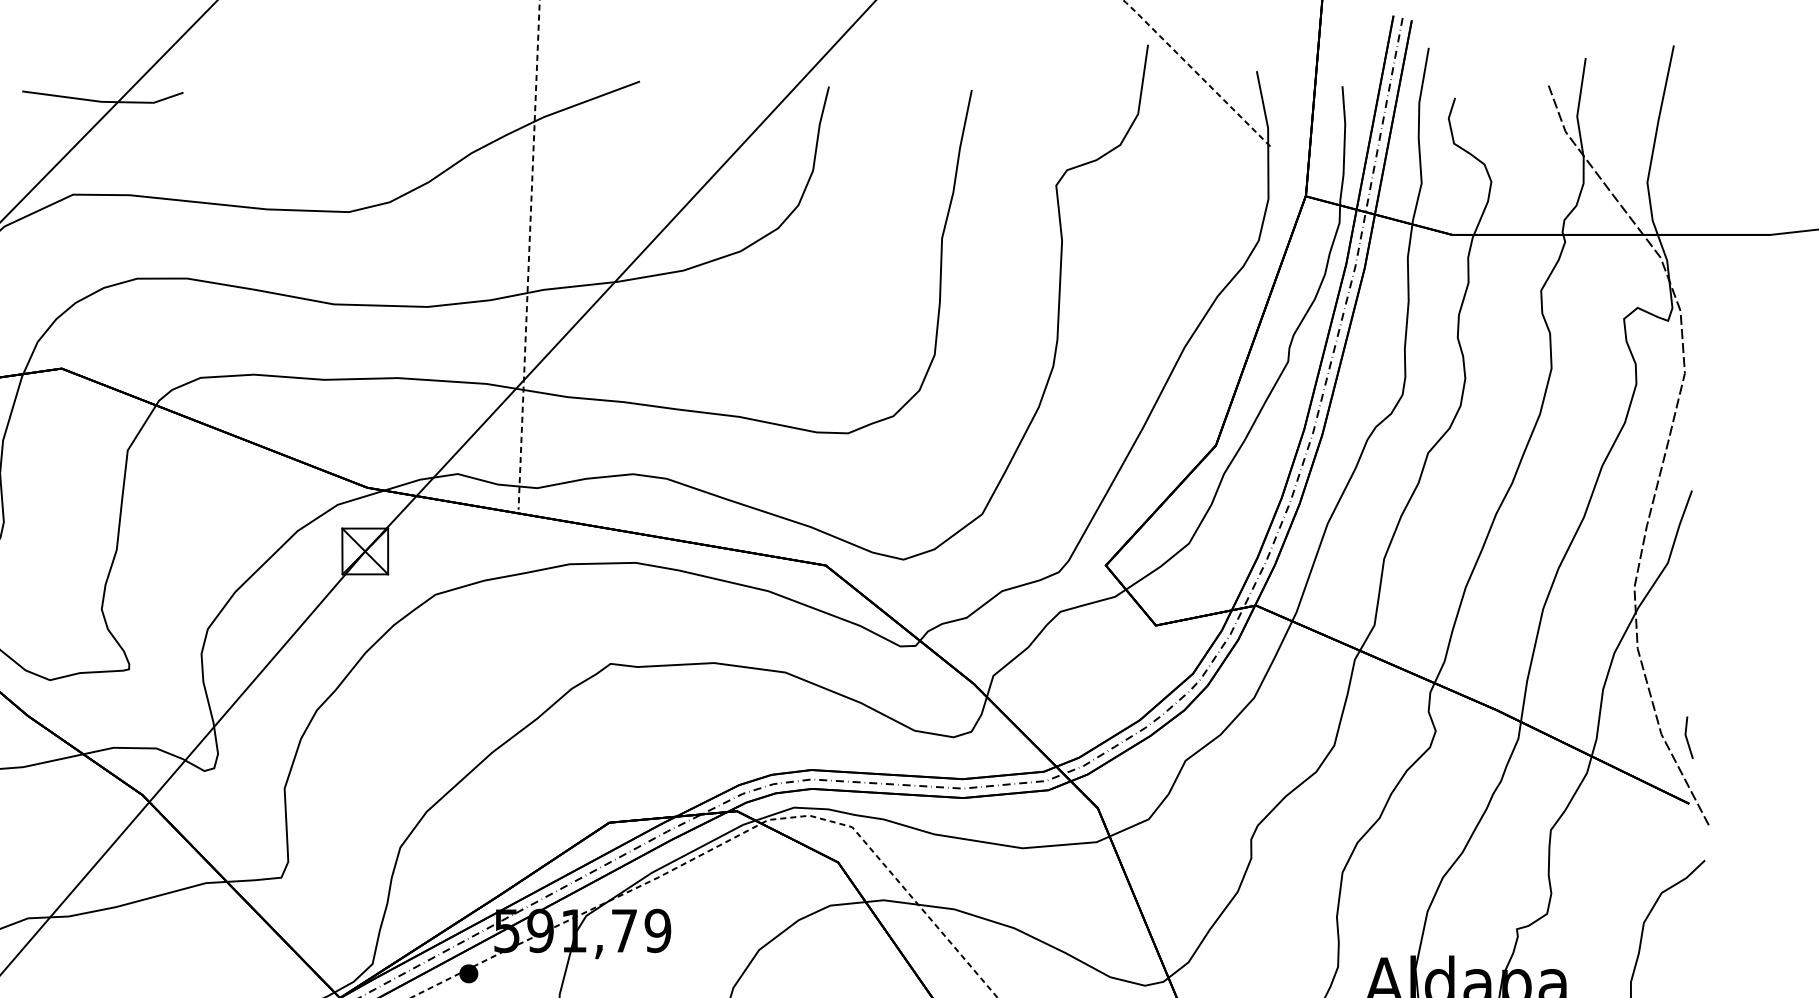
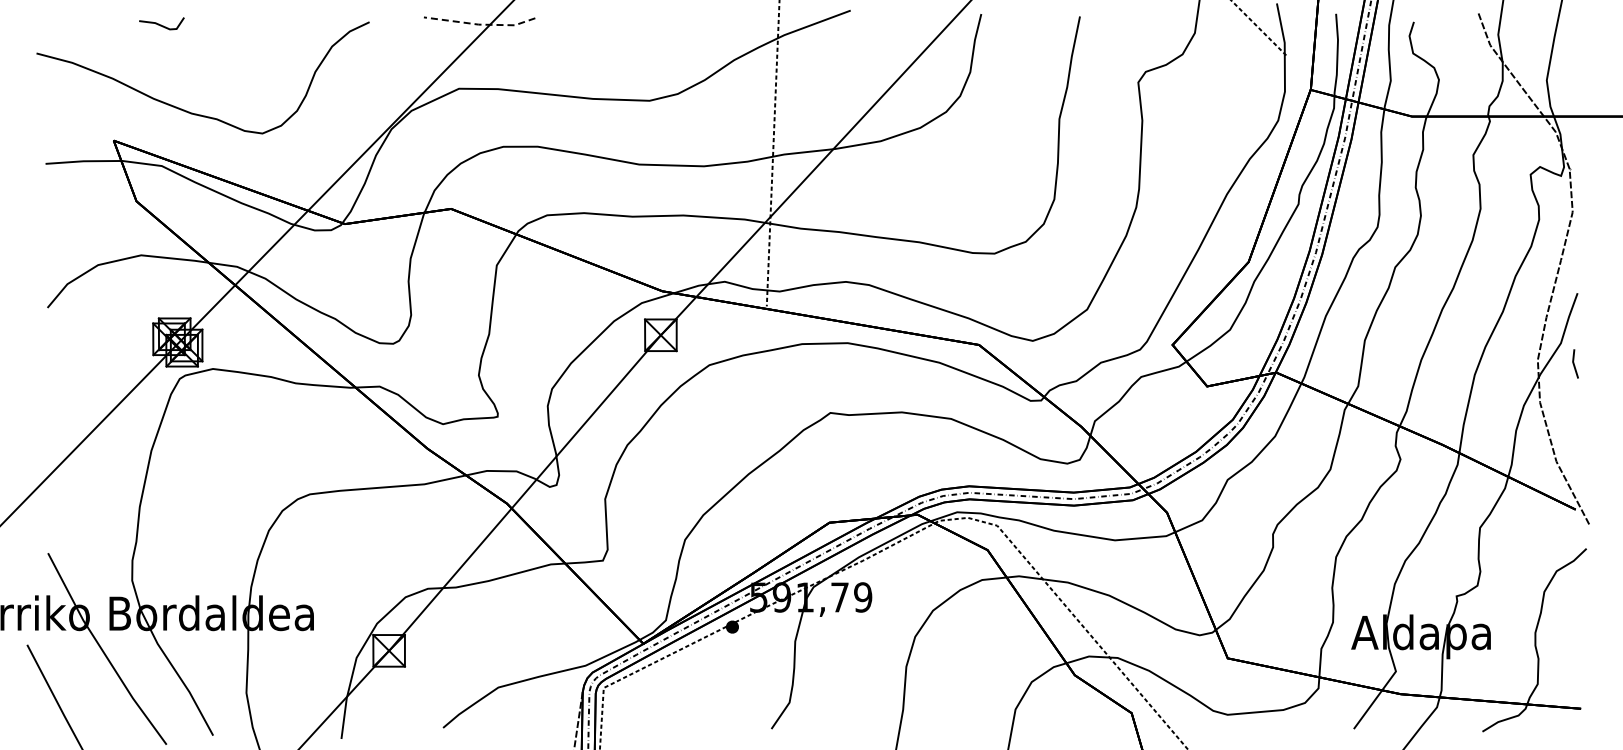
line: (102, 101) -> (479, 24), solid -> dashed
line: (1687, 737) -> (1574, 363), moved

